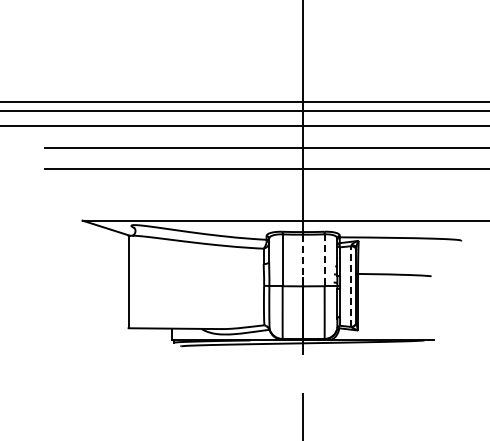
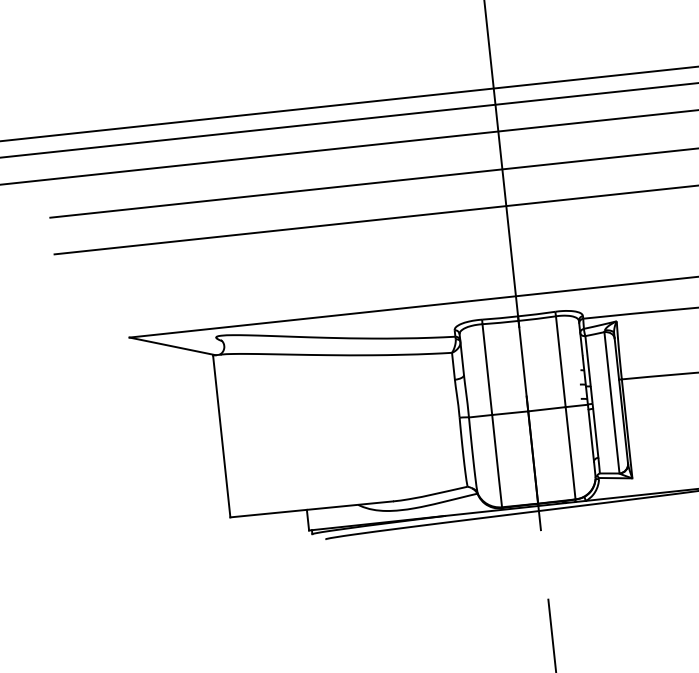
line: (303, 260) -> (523, 366), dashed -> solid
line: (324, 260) -> (560, 362), dashed -> solid
line: (351, 286) -> (612, 402), dashed -> solid

